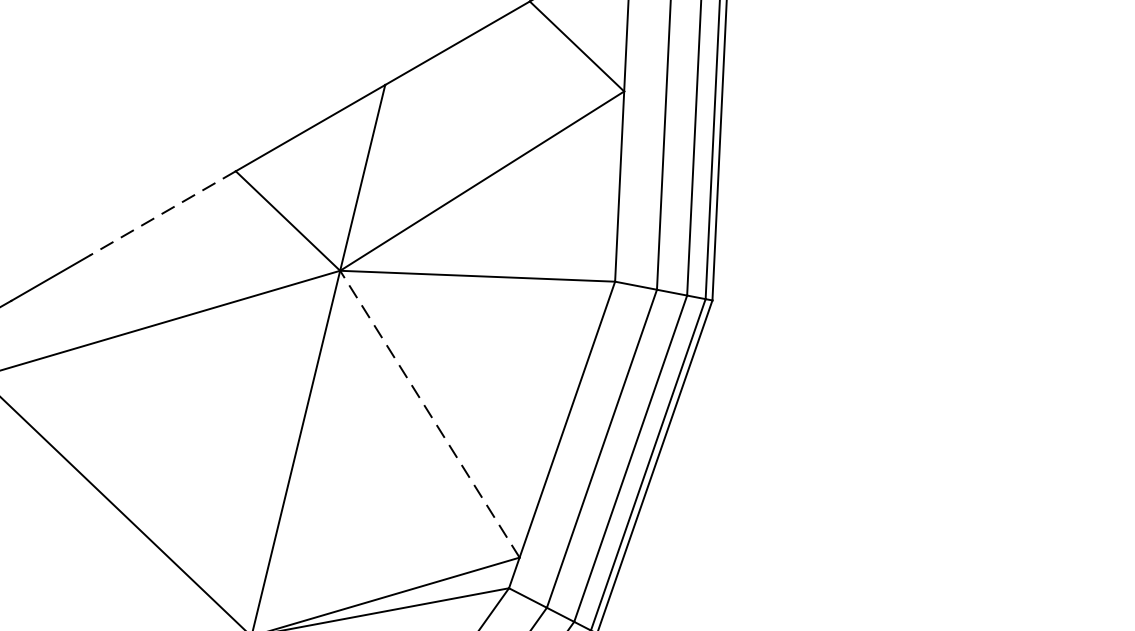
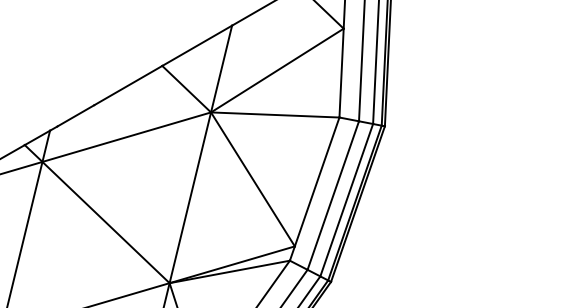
line: (161, 213) -> (127, 85), dashed -> solid
line: (428, 414) -> (252, 179), dashed -> solid

